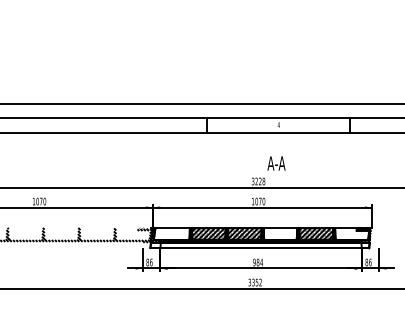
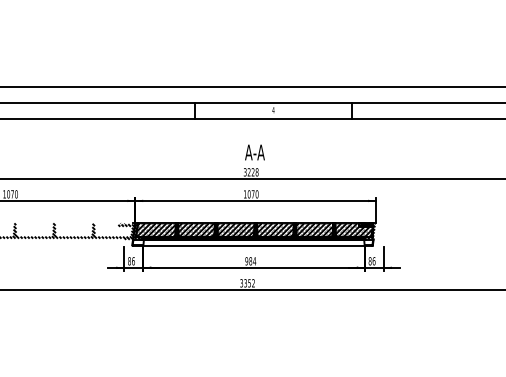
text: (276, 163) -> (254, 152), moved
hatch: (171, 233) -> (155, 229), added
hatch: (279, 233) -> (274, 229), added
hatch: (352, 233) -> (354, 229), added

